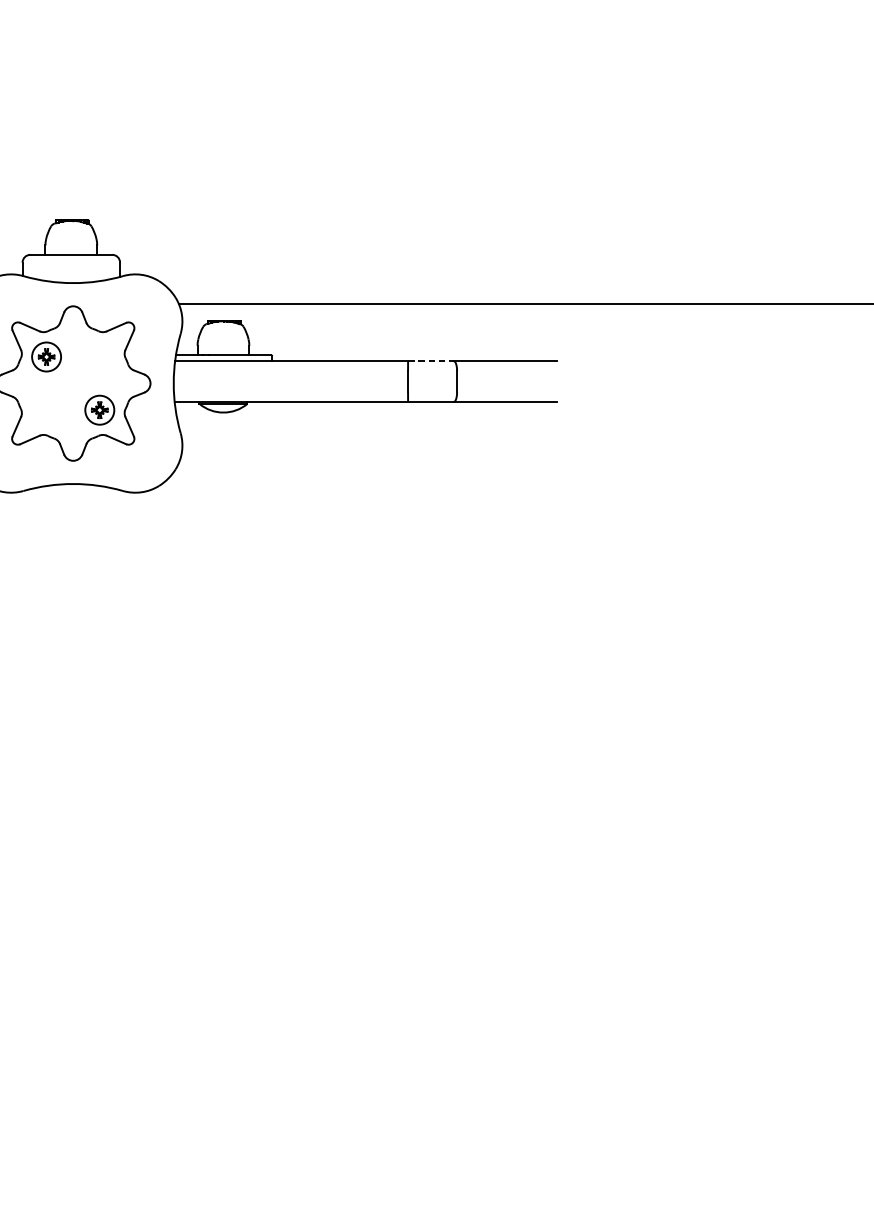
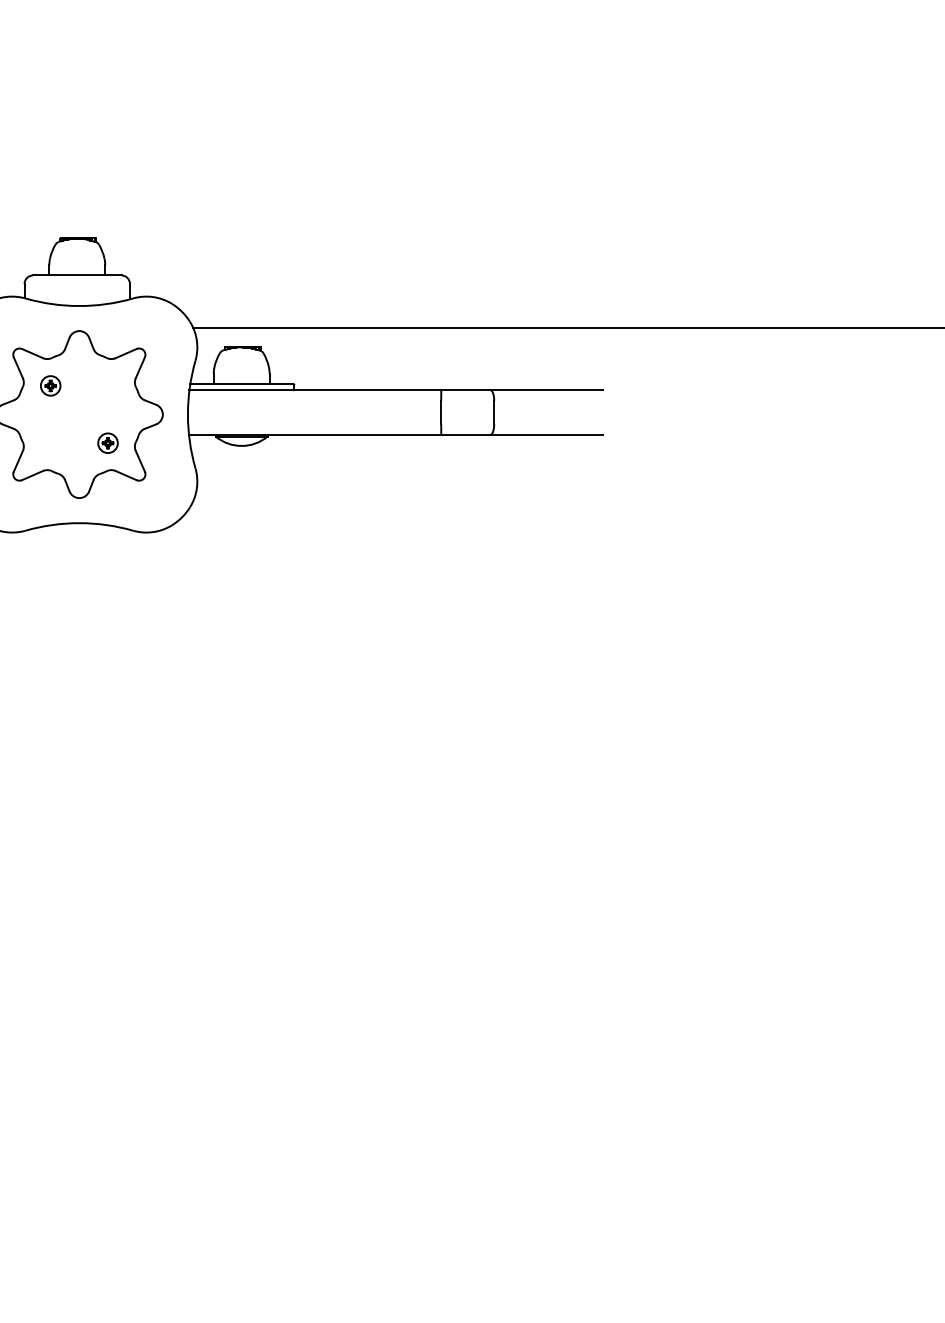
part: (46, 356) -> (50, 385), size x0.62
line: (430, 361) -> (465, 390), dashed -> solid
part: (99, 409) -> (107, 442), size x0.62

